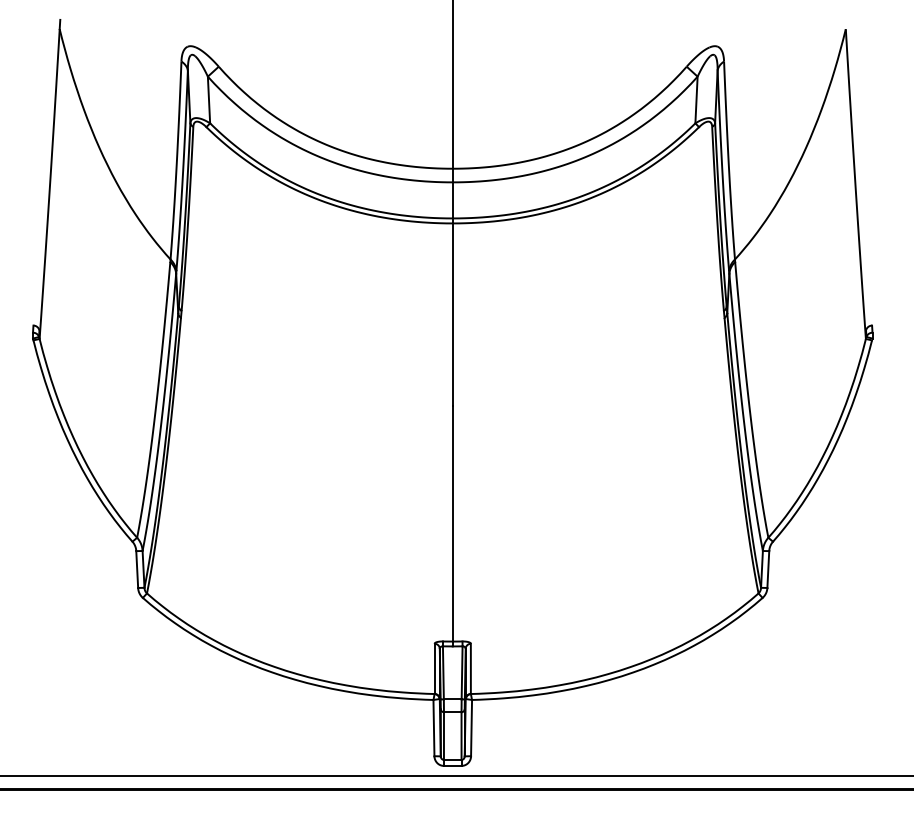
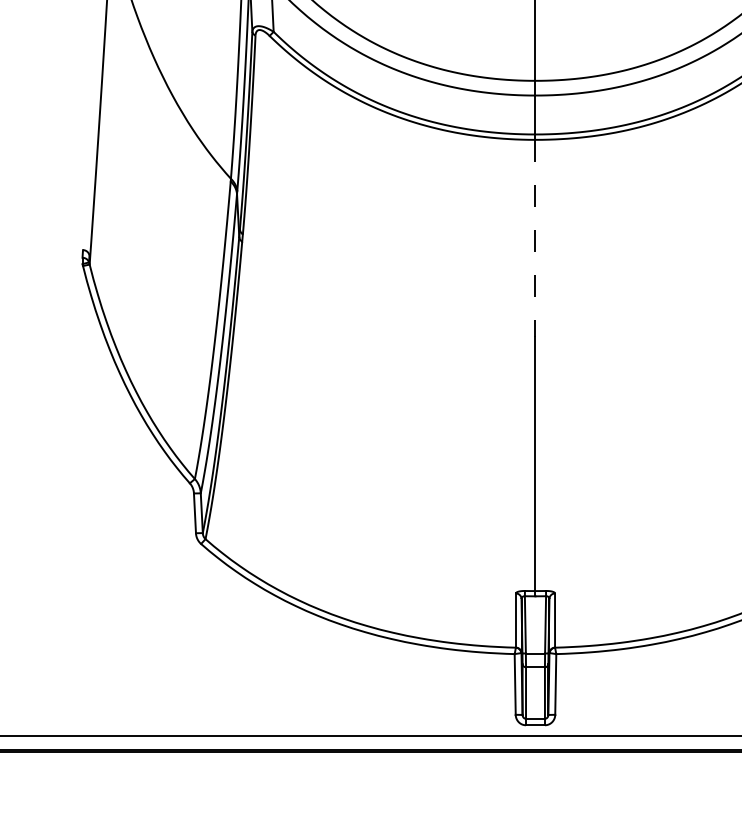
line: (452, 315) -> (535, 239), solid -> dashed

